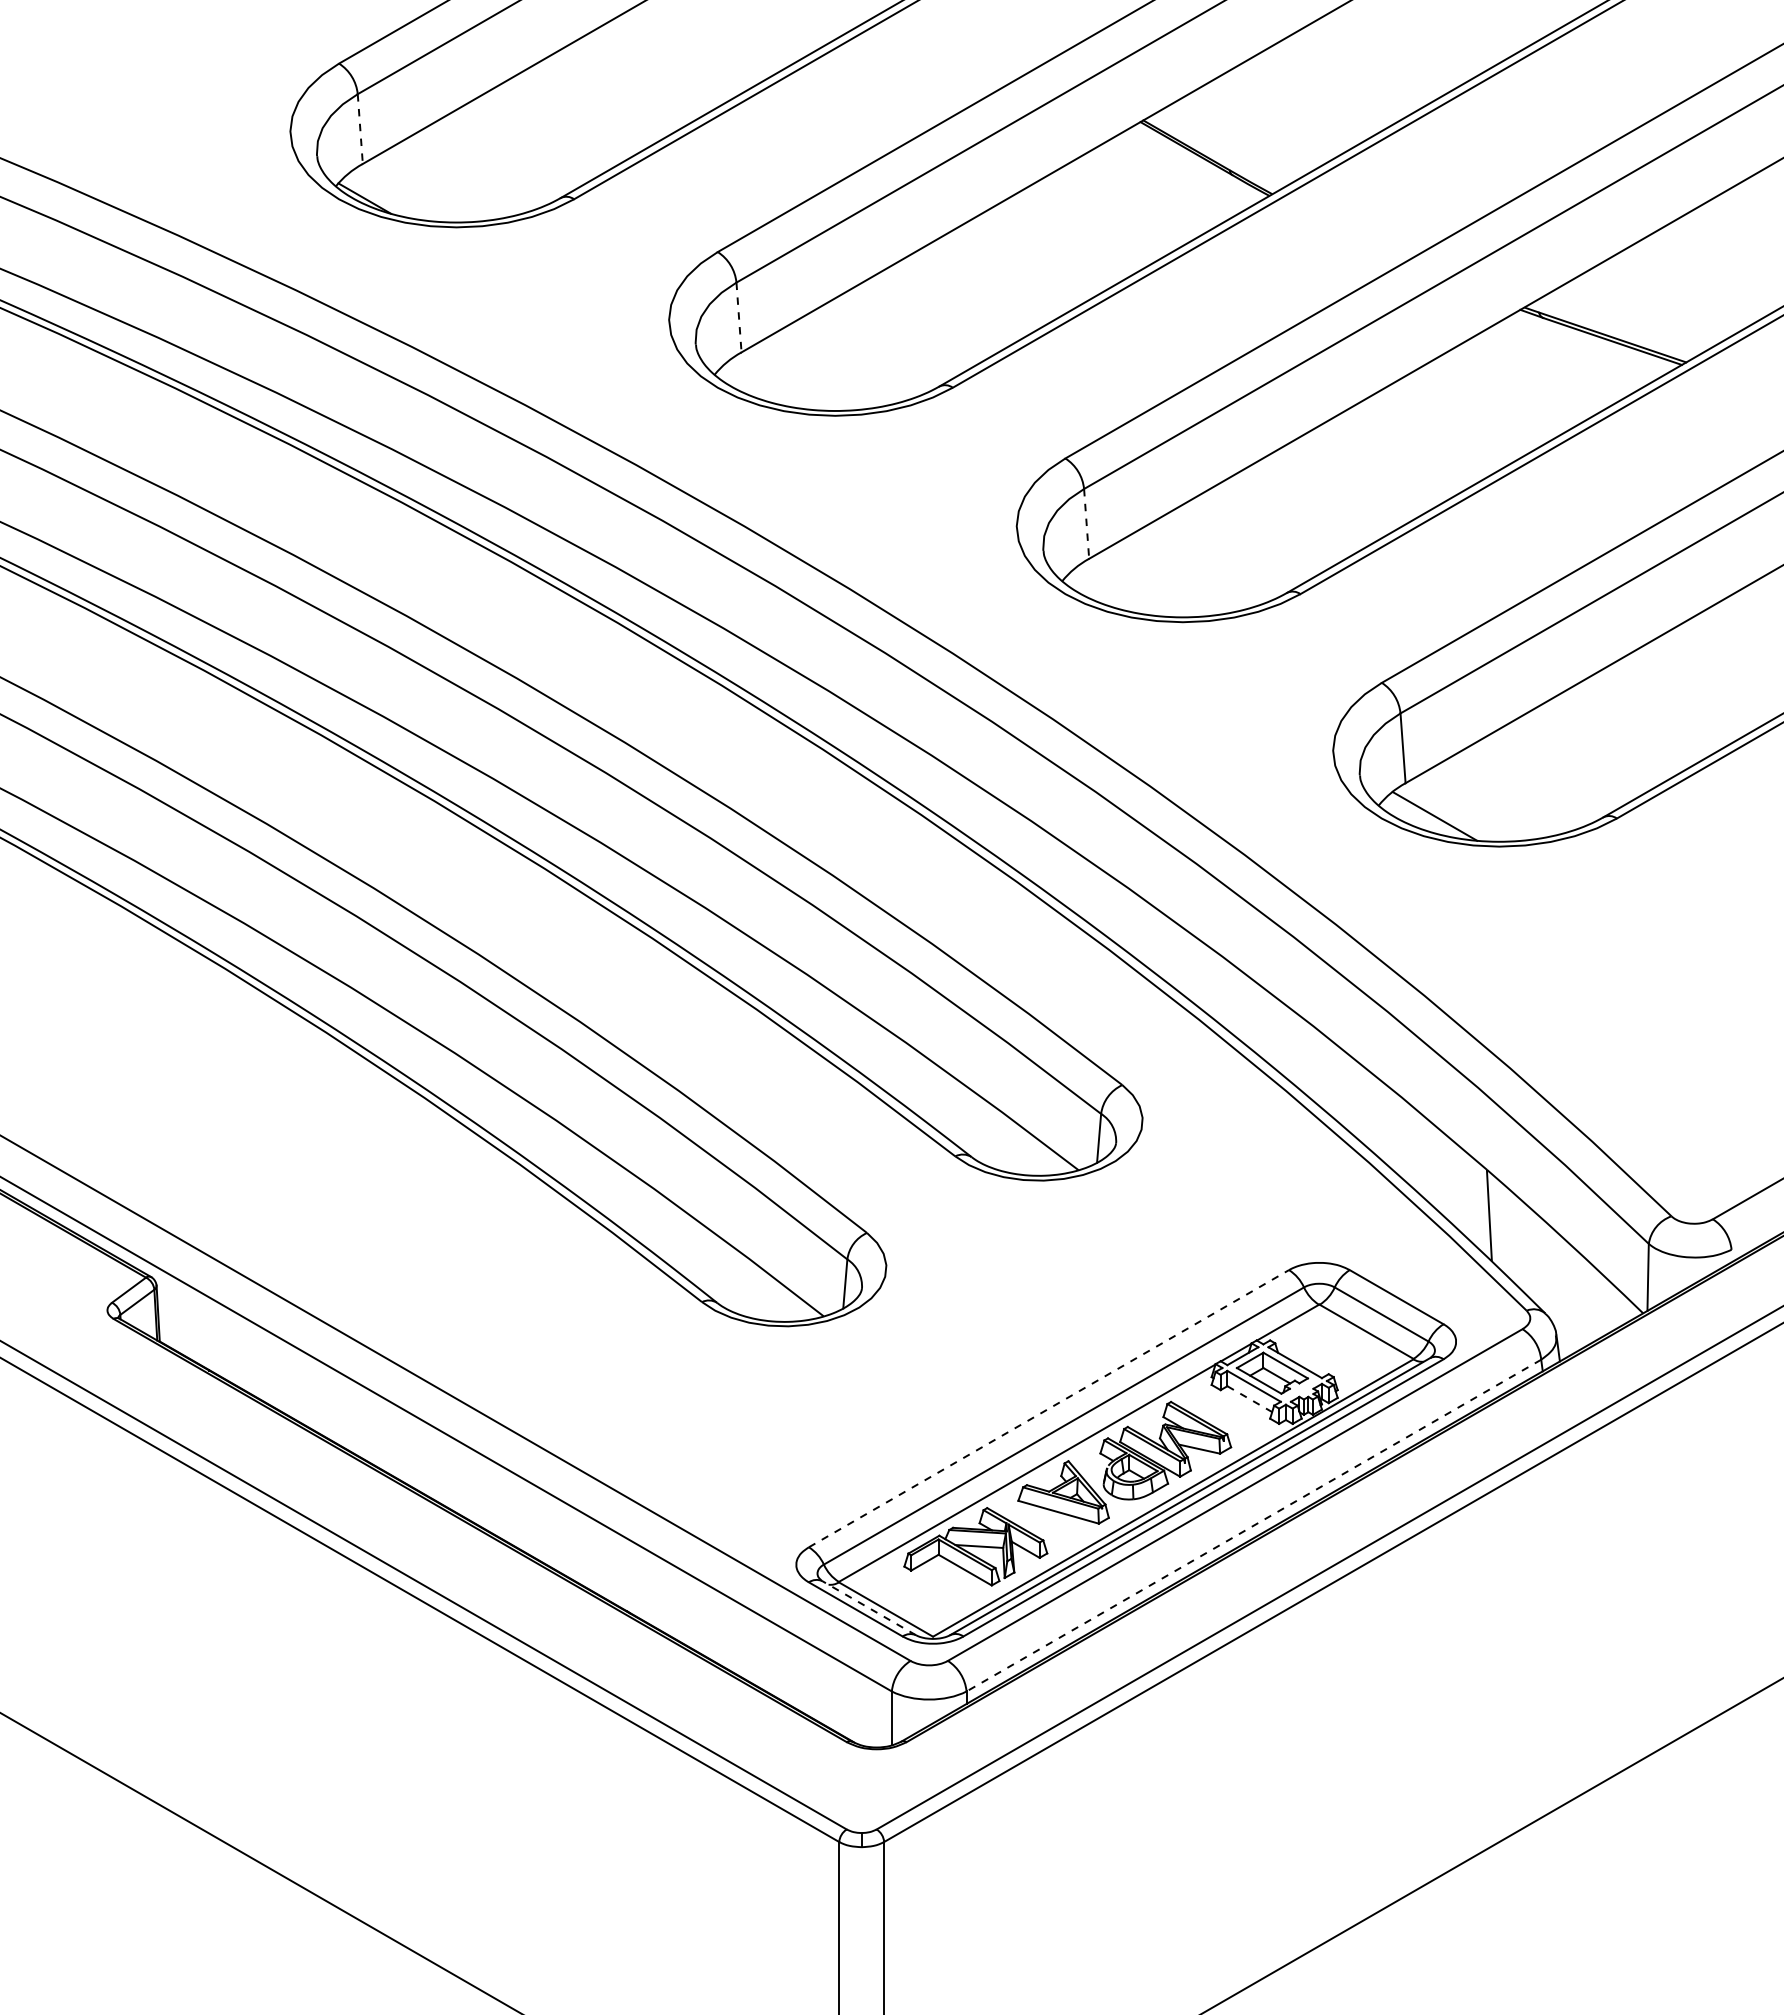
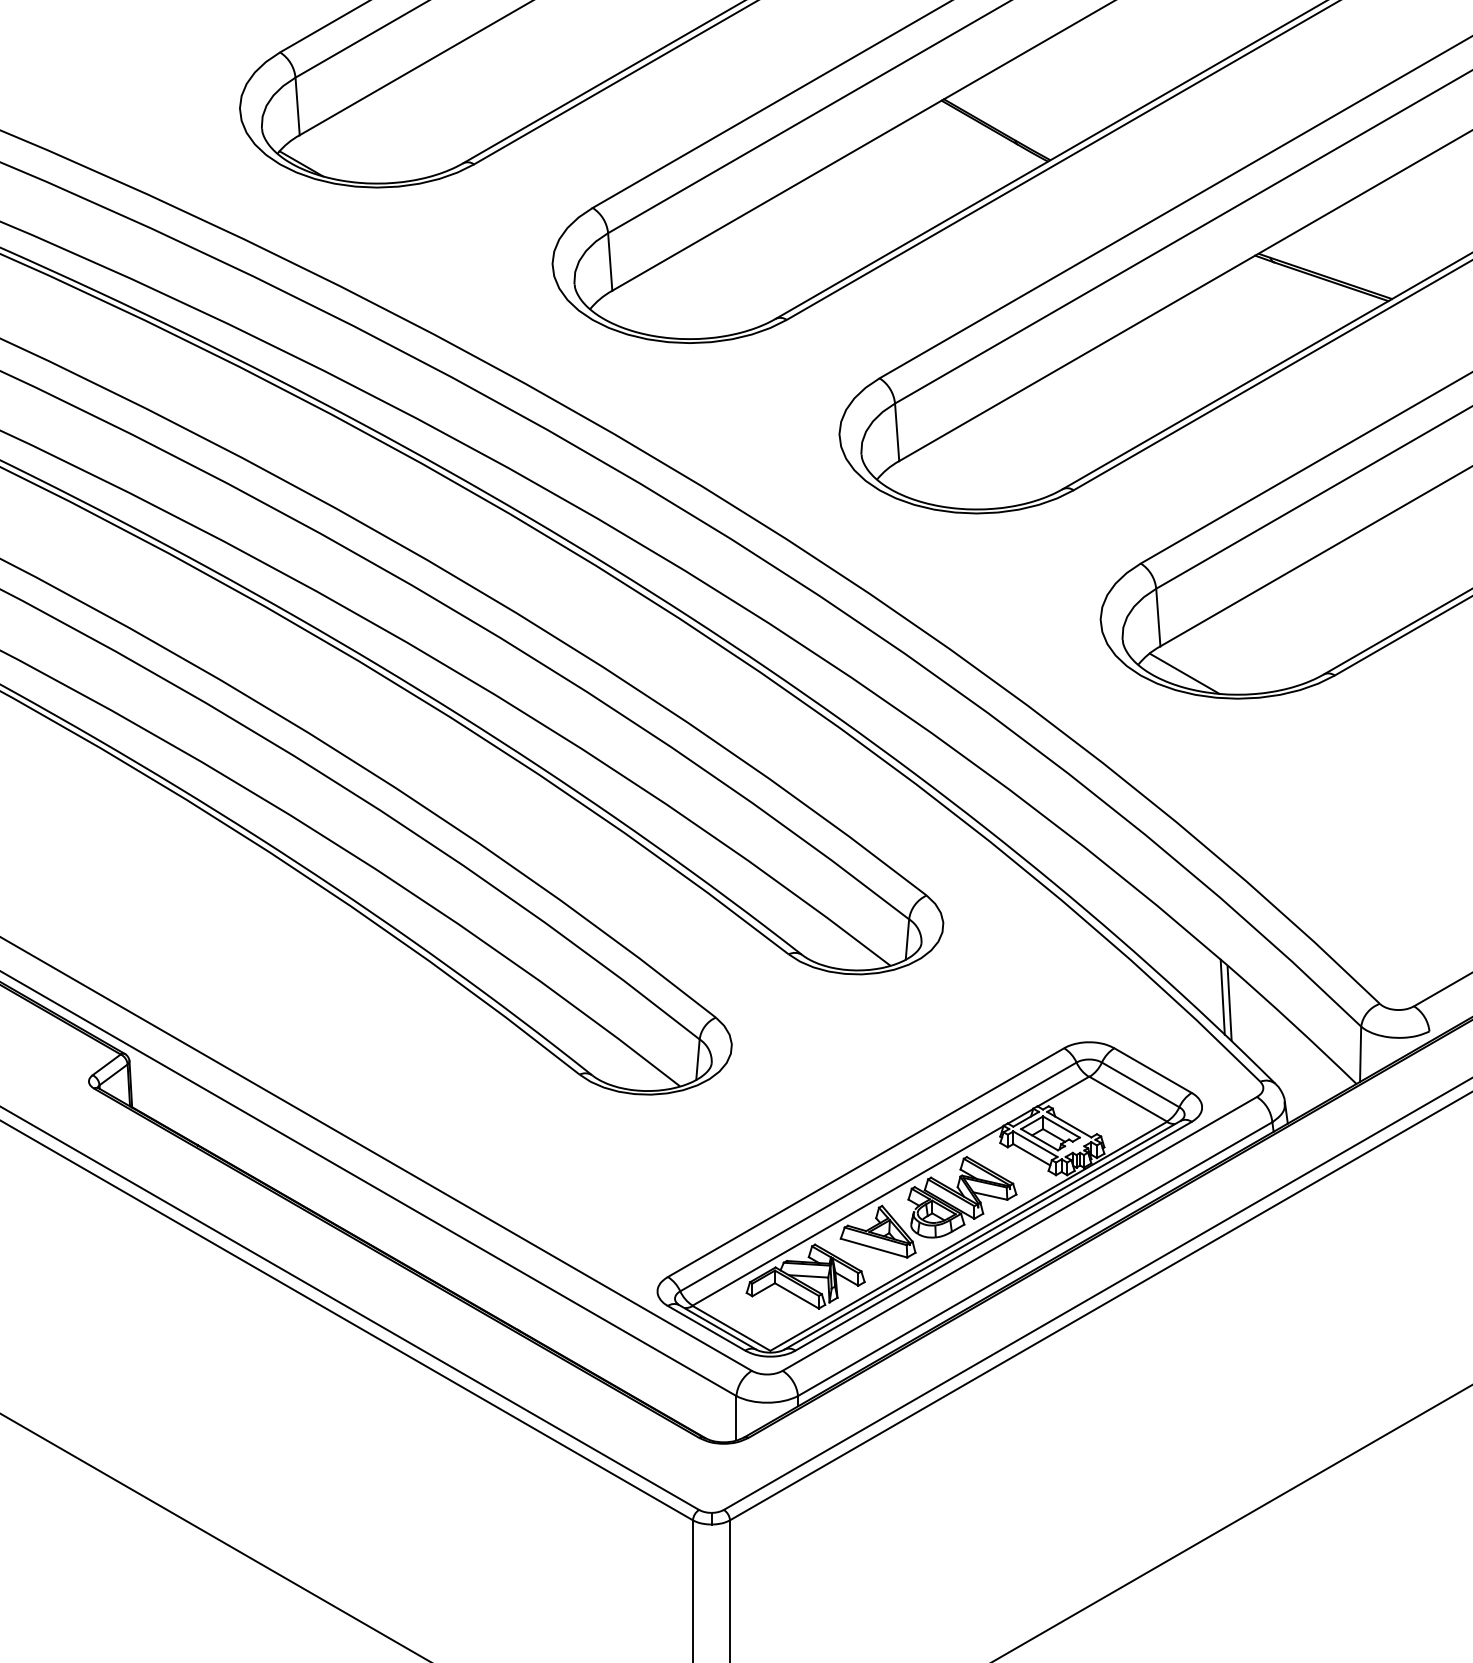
line: (360, 129) -> (297, 106), dashed -> solid
line: (739, 317) -> (610, 261), dashed -> solid
line: (1086, 523) -> (897, 432), dashed -> solid
line: (1480, 1207) -> (1222, 996), added
line: (1249, 1399) -> (1031, 1155), dashed -> solid
line: (1049, 1408) -> (866, 1162), dashed -> solid
line: (1253, 1525) -> (1034, 1259), dashed -> solid
line: (868, 1607) -> (717, 1326), dashed -> solid

